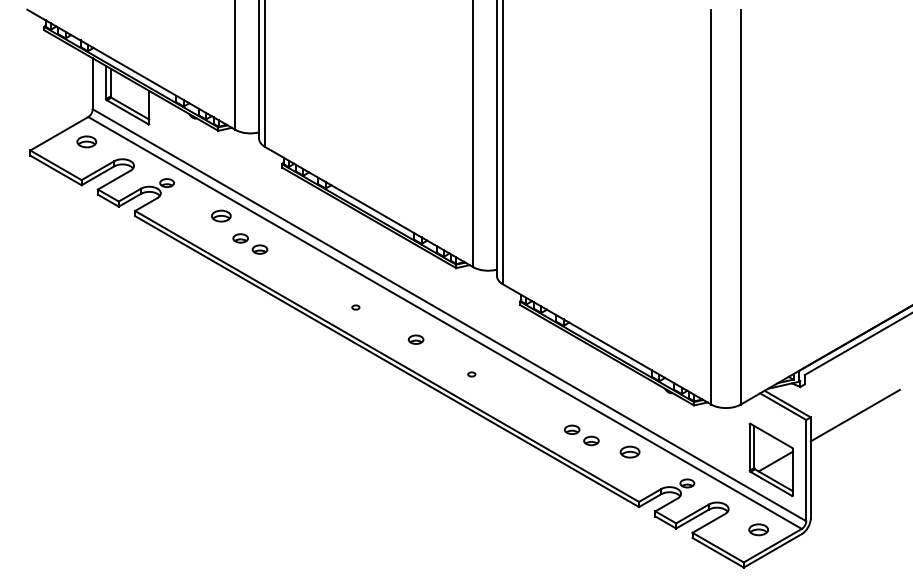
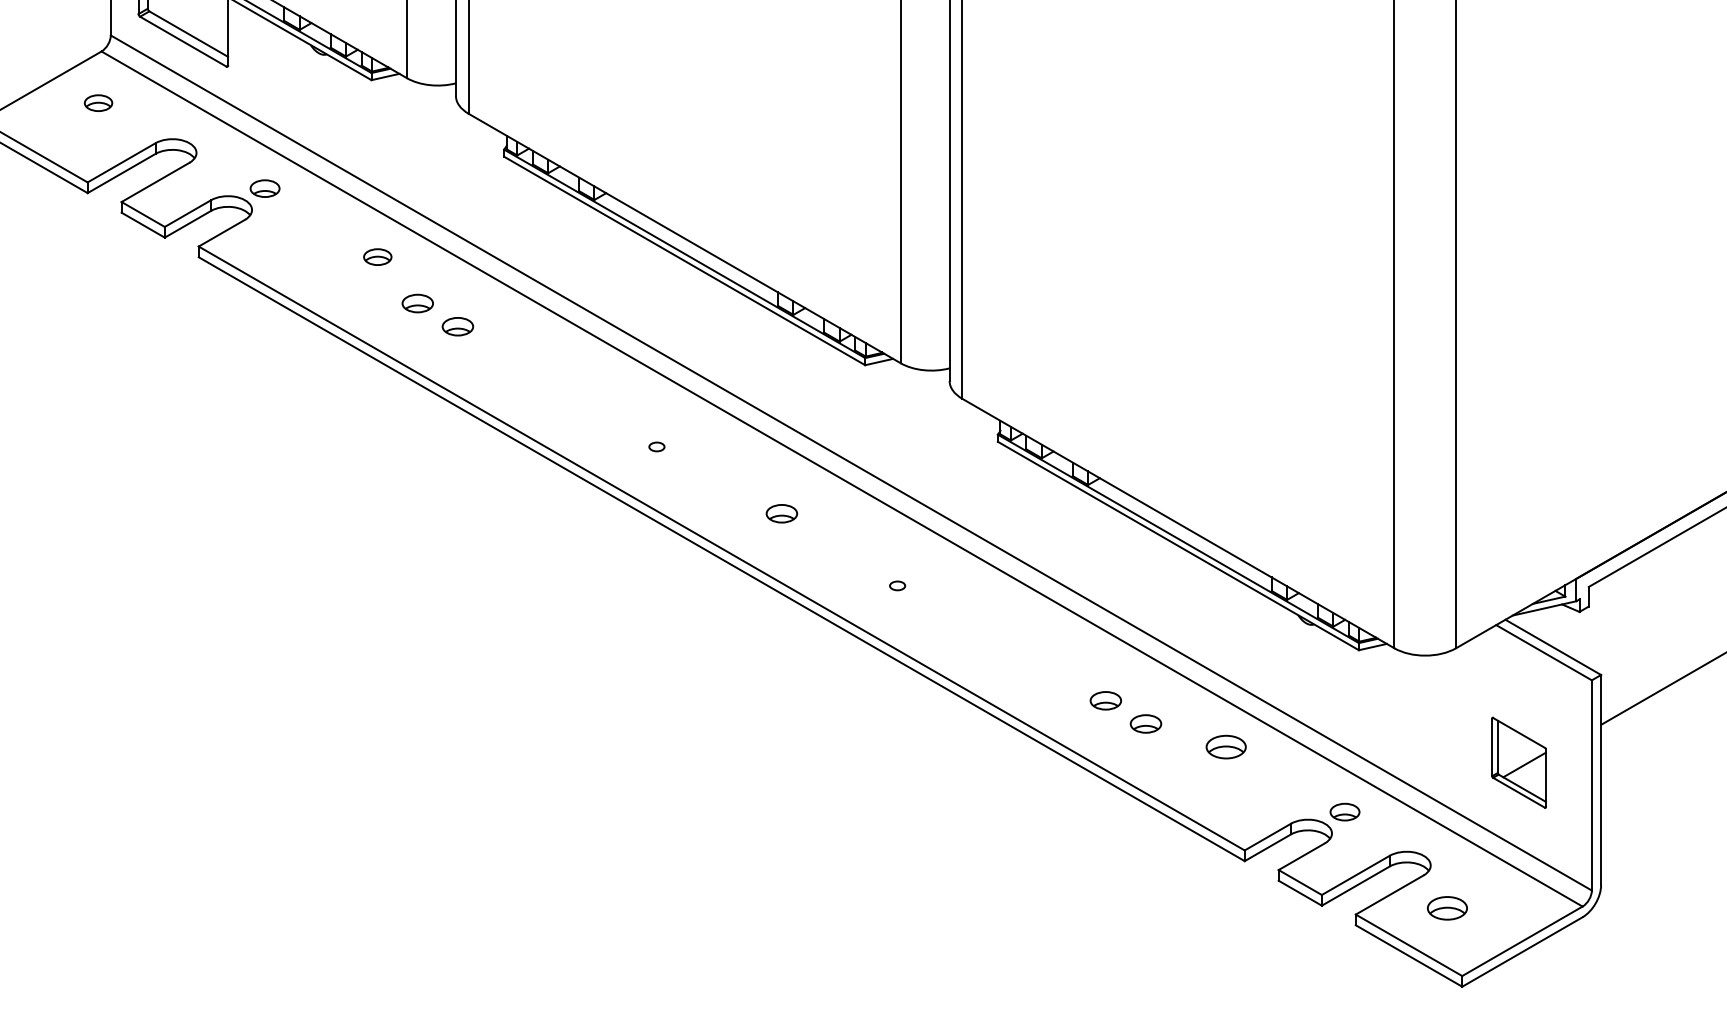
part: (86, 141) -> (97, 102), size x0.7
part: (221, 215) -> (377, 255), size x0.7
part: (770, 459) -> (1517, 762), size x0.6
part: (758, 529) -> (1447, 907), moved

